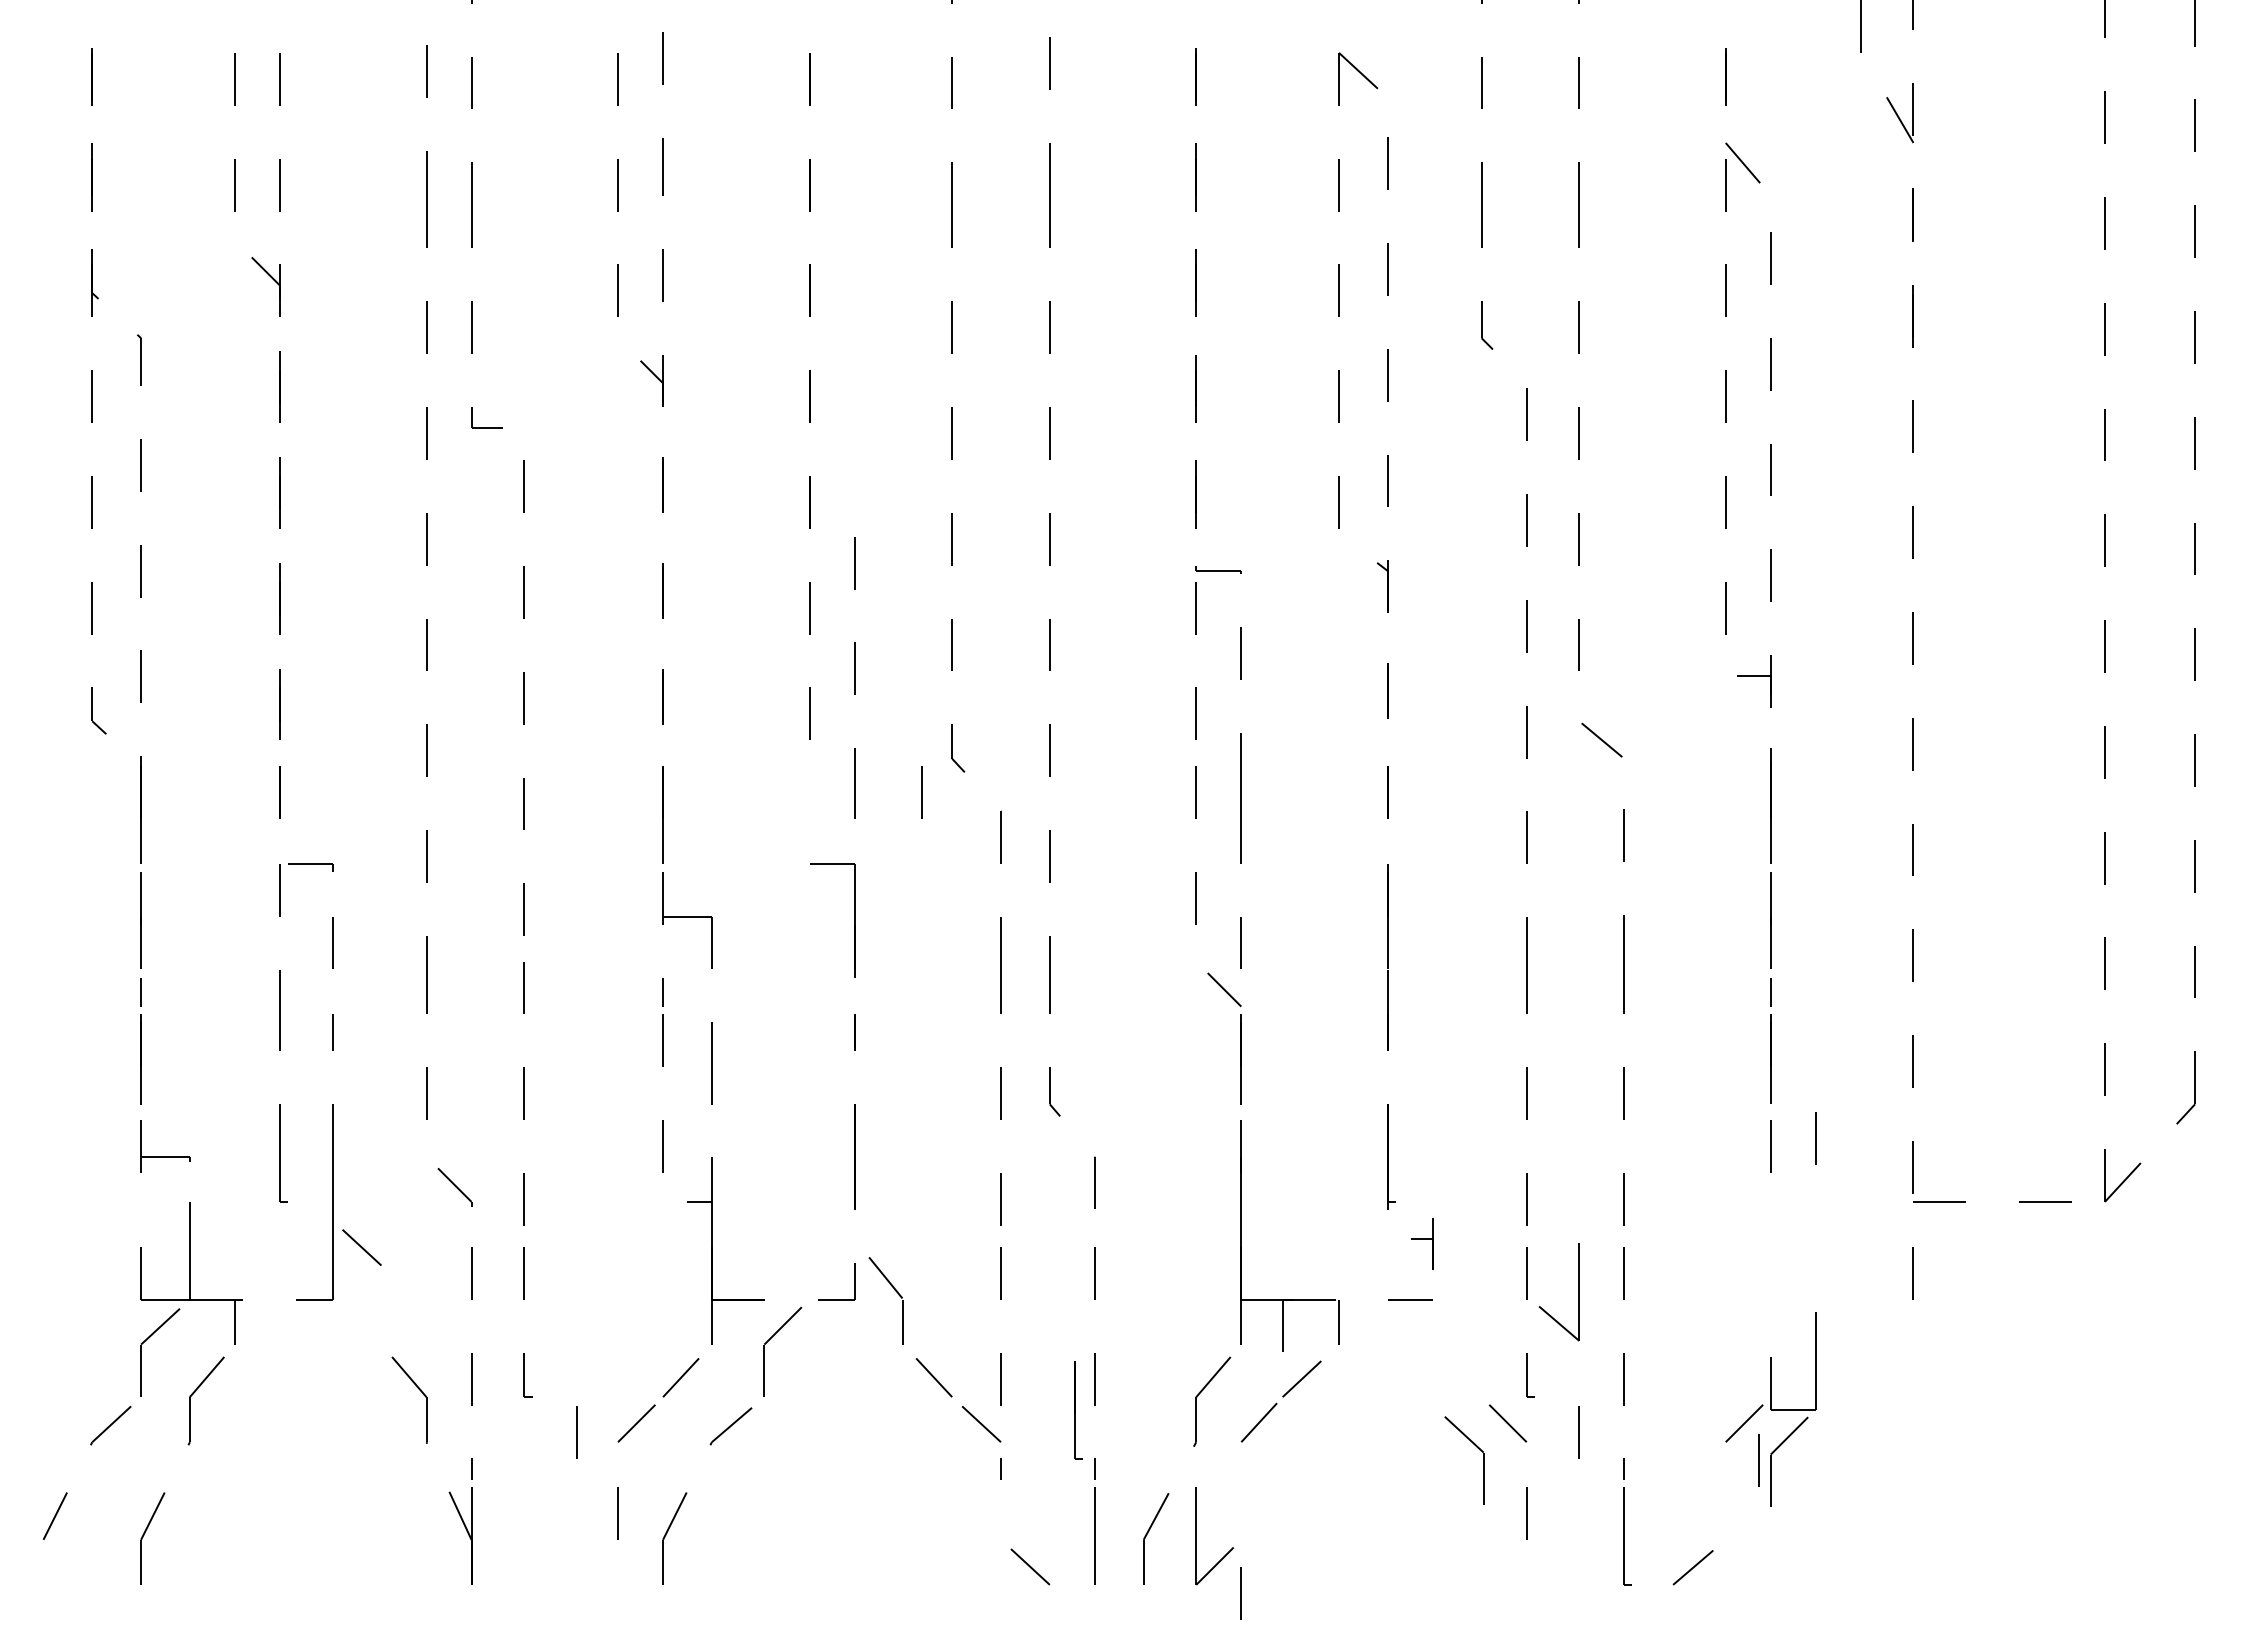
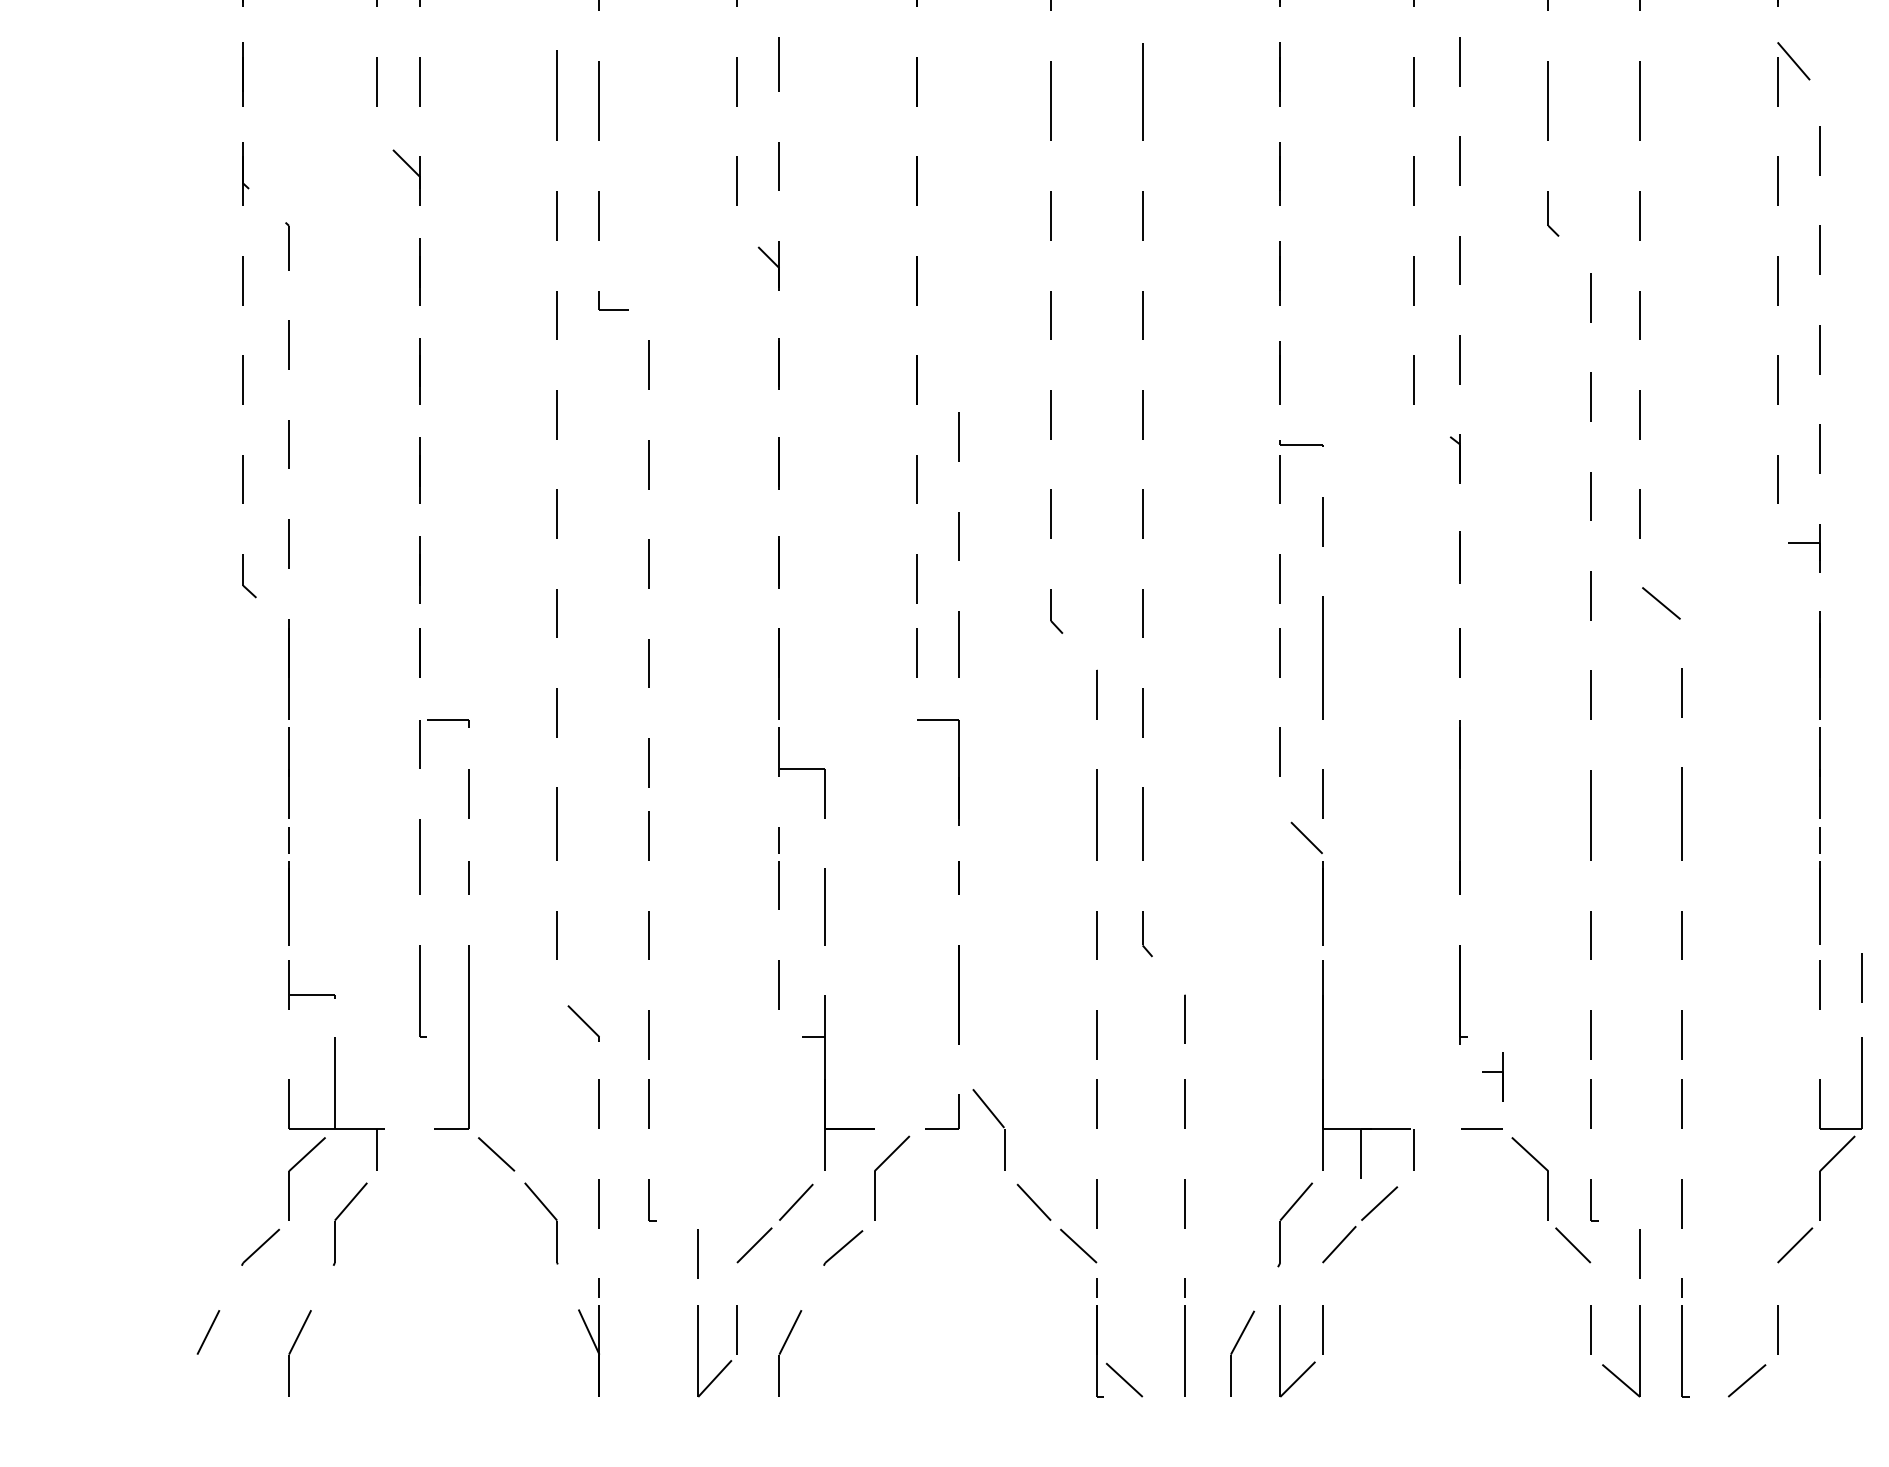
line: (921, 792) -> (916, 652), moved
line: (361, 1247) -> (496, 1154), moved
part: (1578, 1292) -> (1639, 1351), moved
part: (1793, 1409) -> (1841, 1128), moved
part: (1078, 1410) -> (1100, 1351), moved
part: (1476, 1447) -> (1541, 1166), moved
line: (1758, 1460) -> (1777, 1329), moved
part: (577, 1536) -> (699, 1351), added
line: (1240, 1593) -> (1321, 1329), moved

